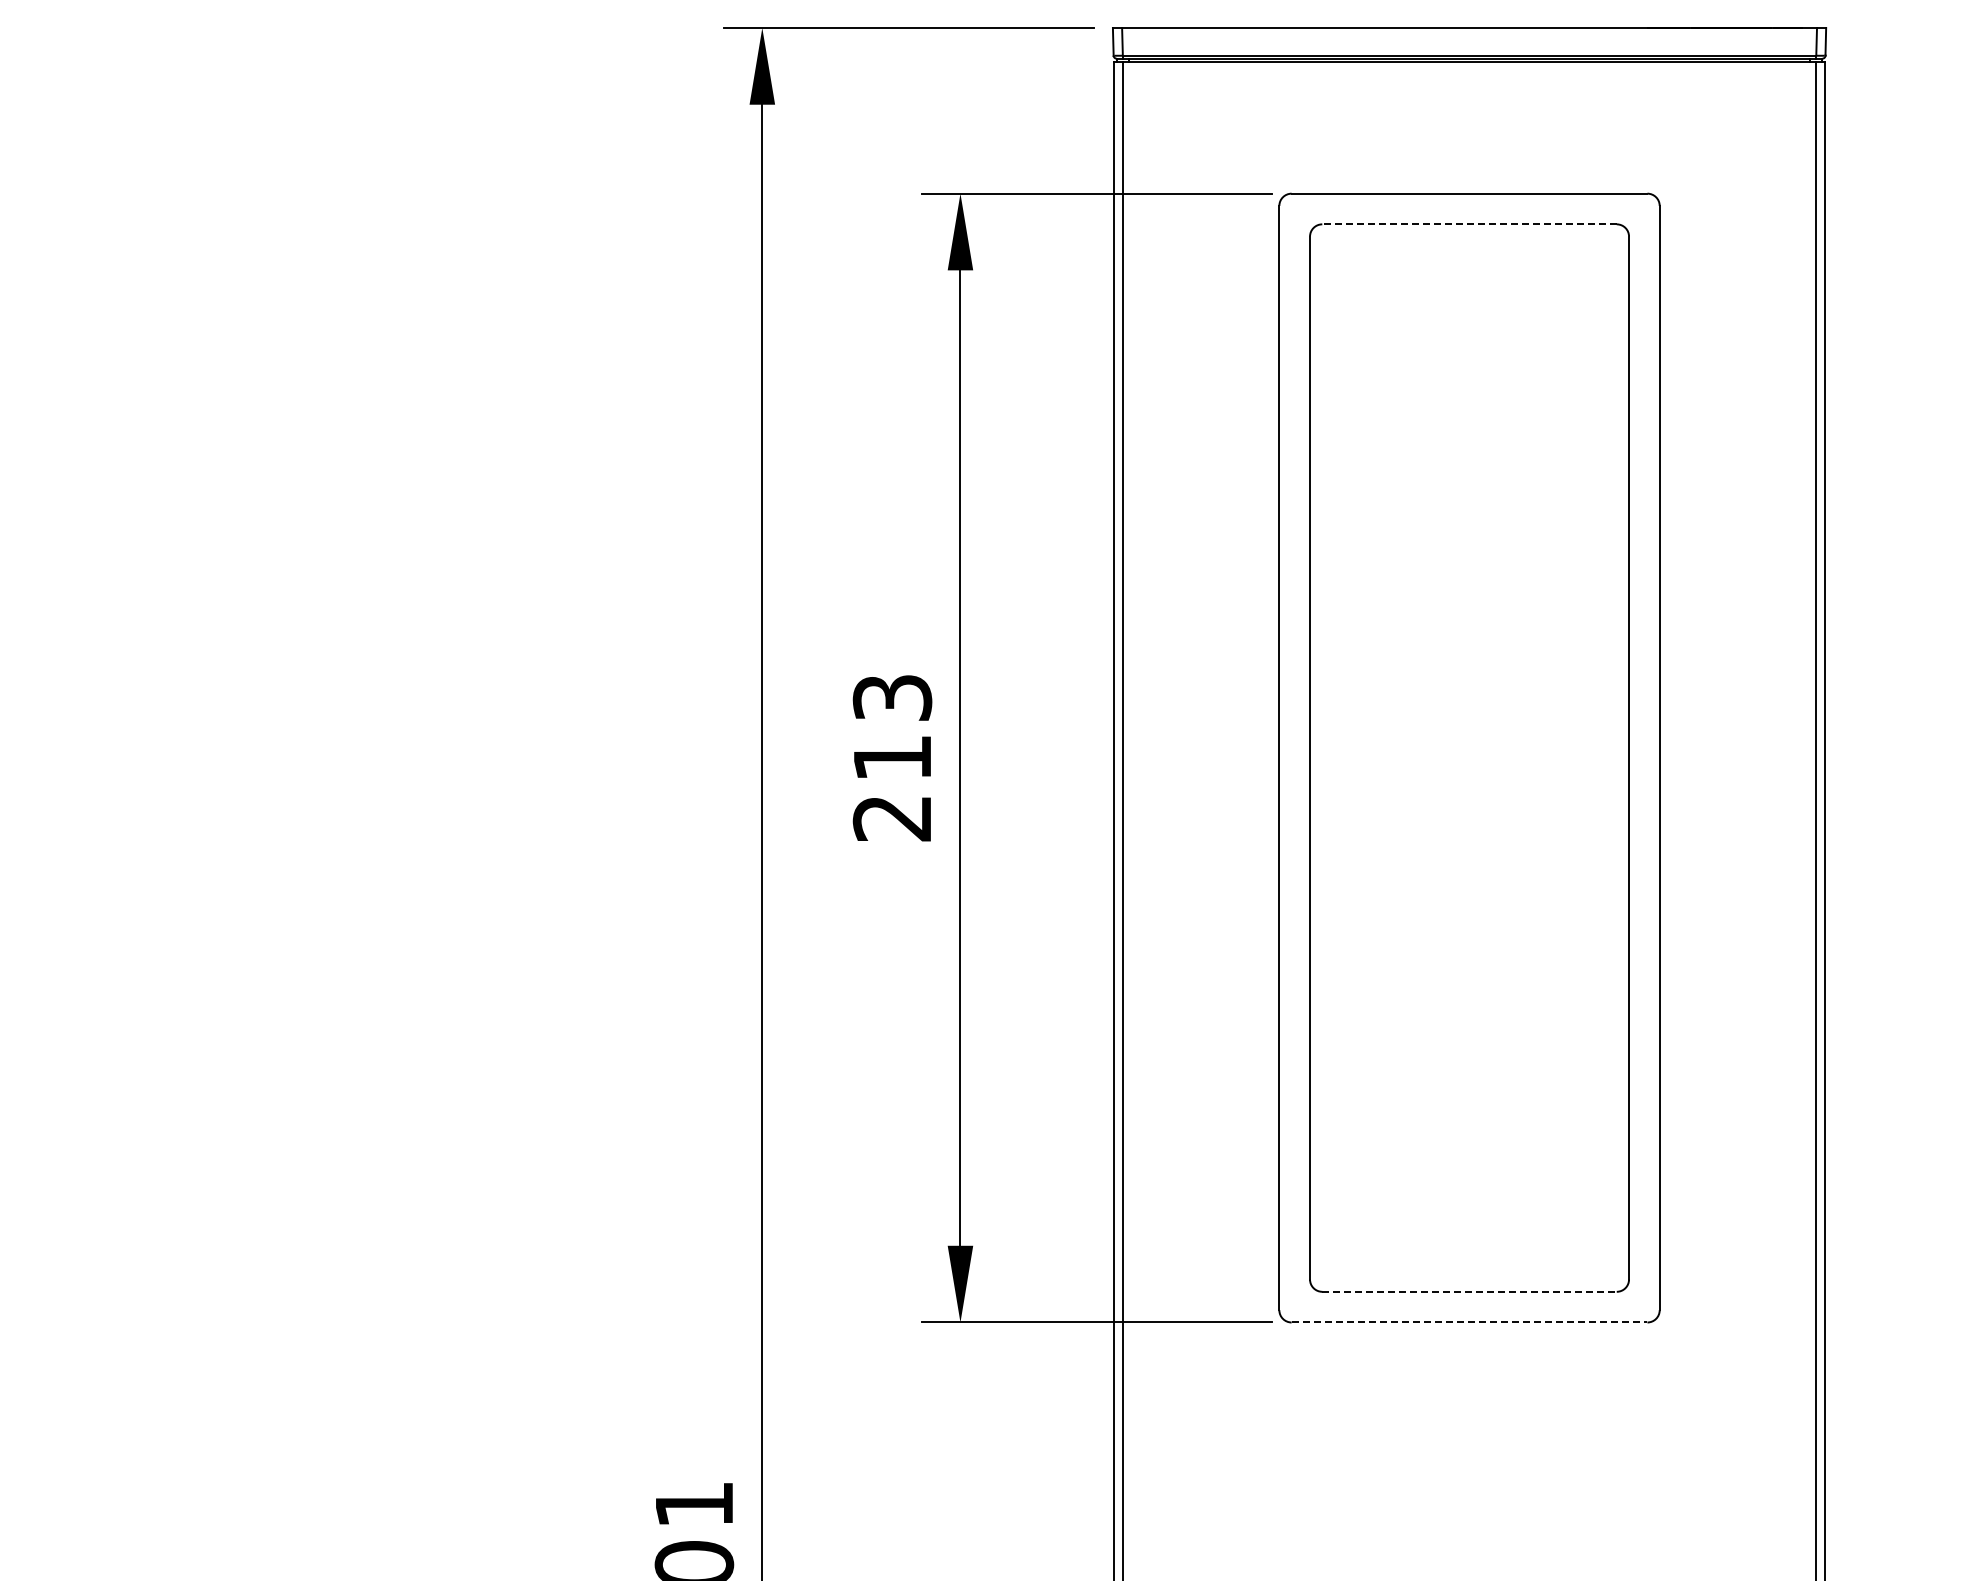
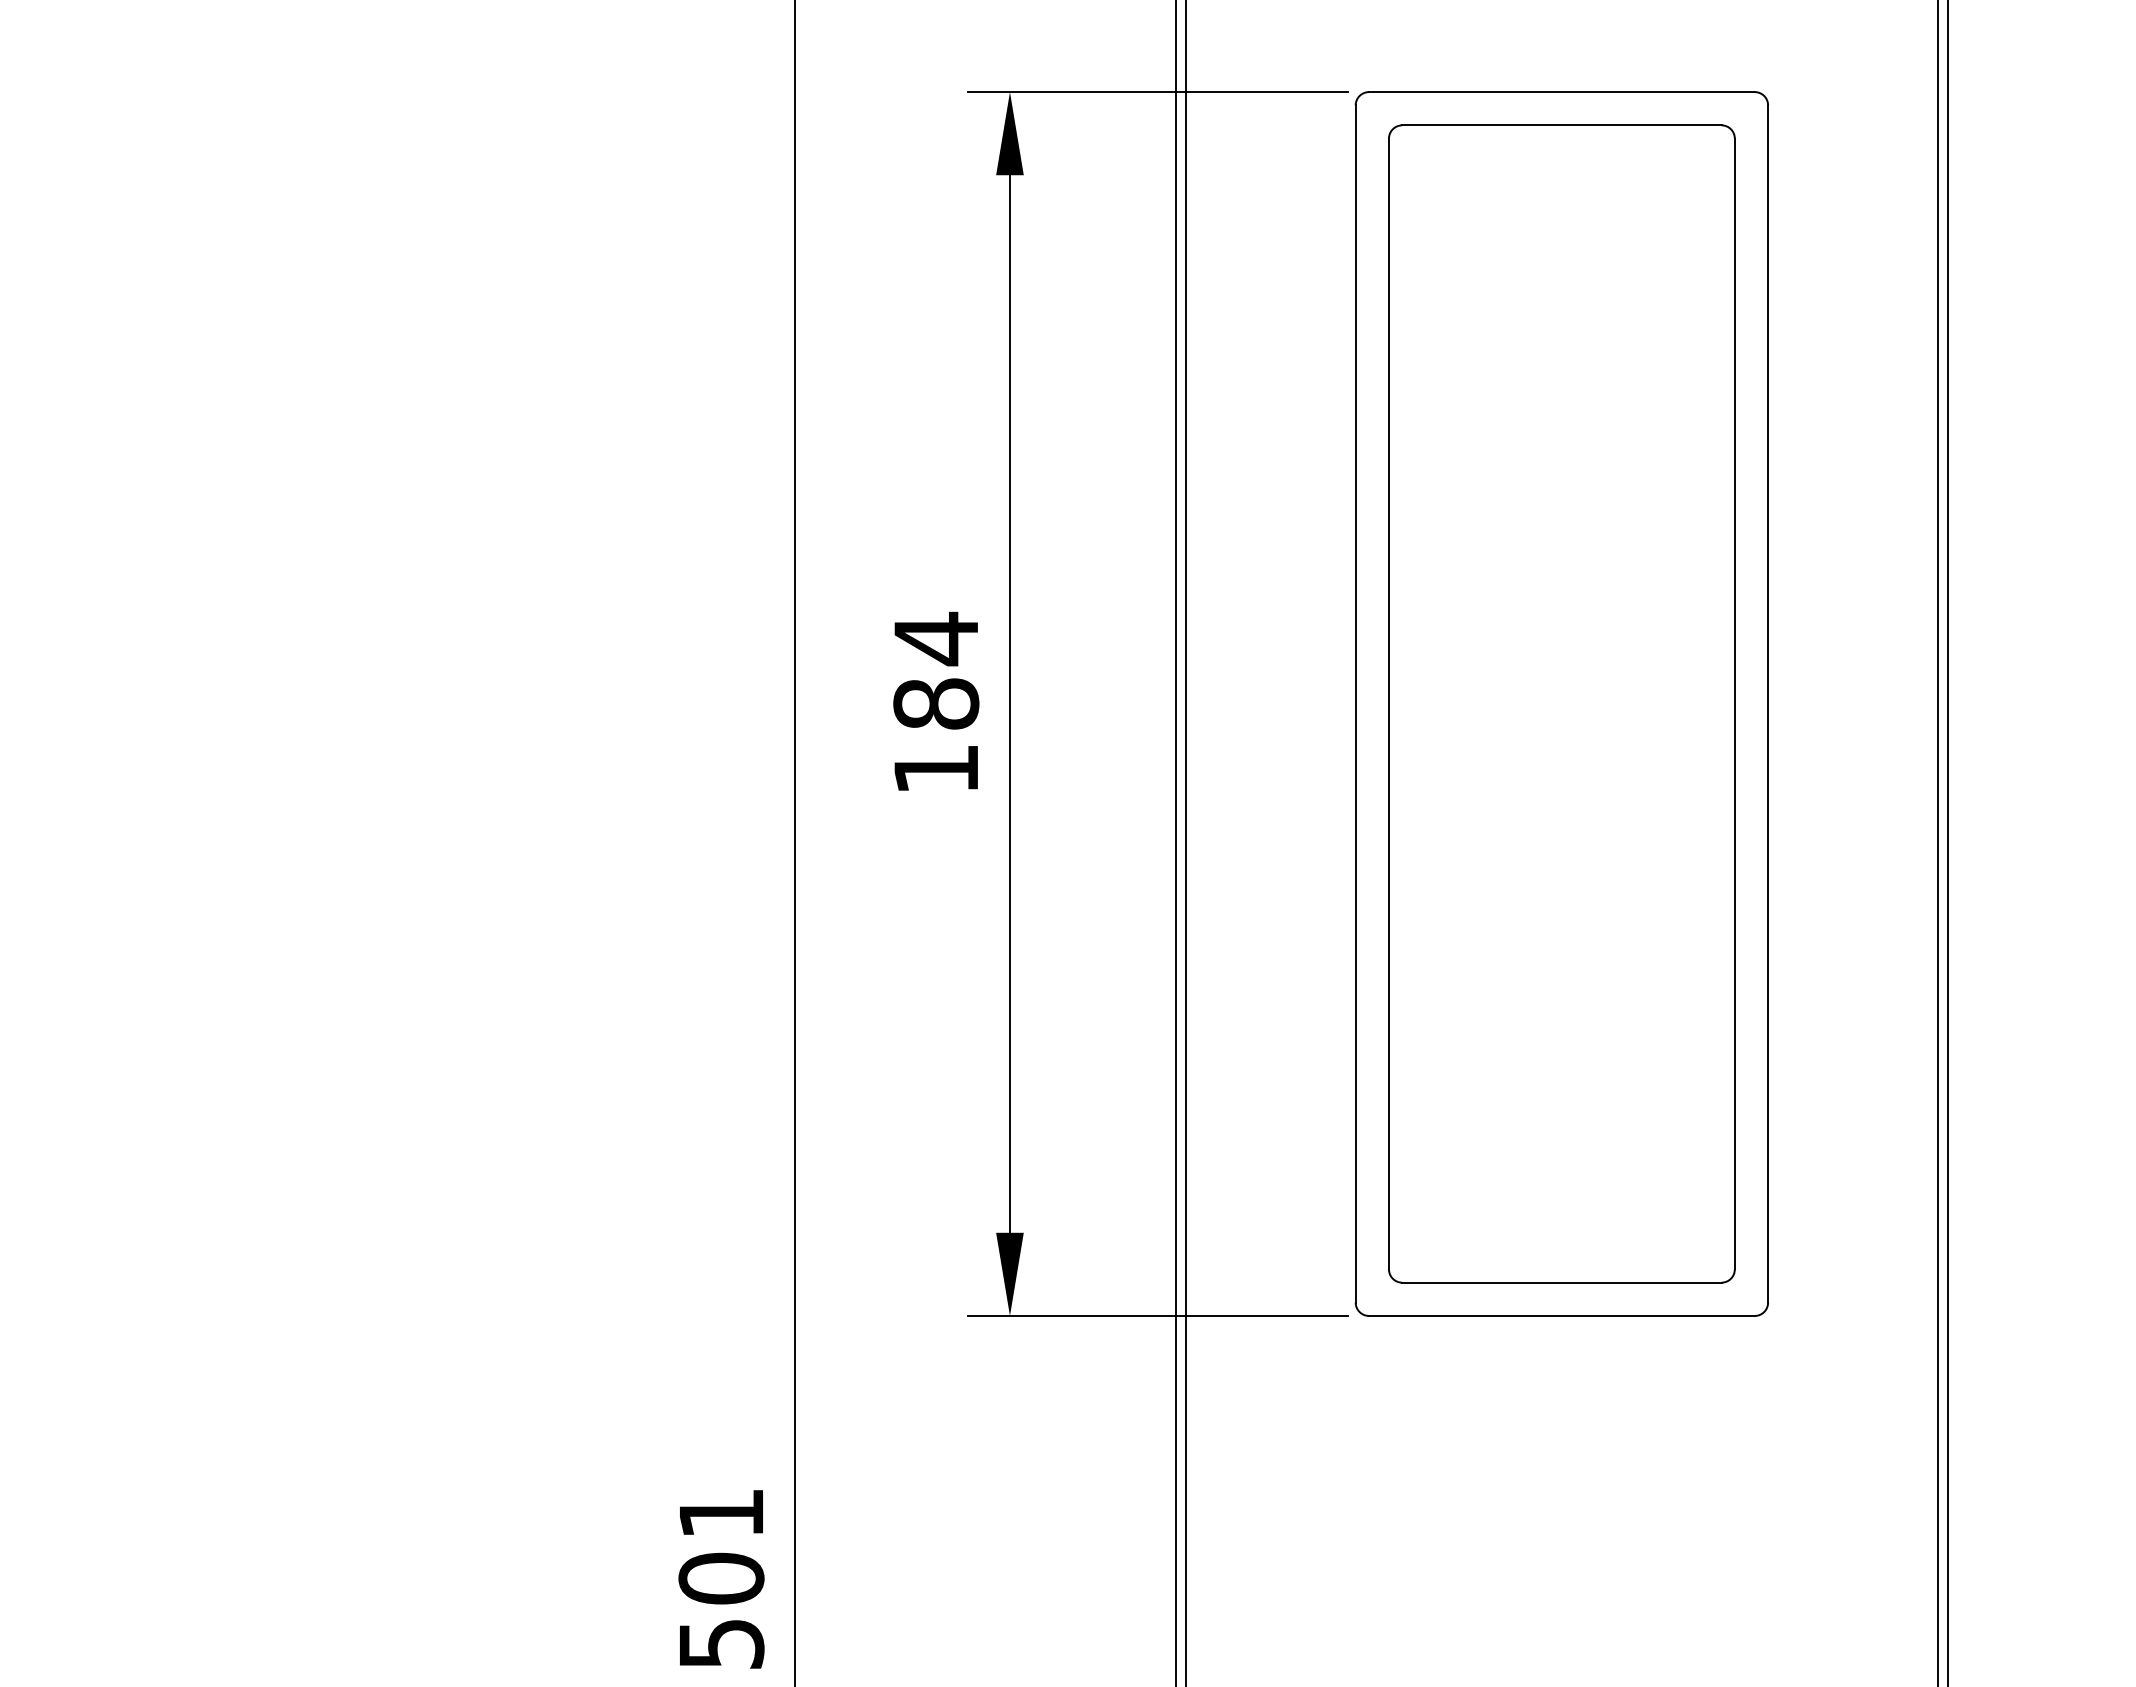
line: (1469, 224) -> (1561, 125), dashed -> solid
text: (892, 757) -> (936, 703), 213 -> 184
line: (1470, 1291) -> (1562, 1282), dashed -> solid
line: (1469, 1322) -> (1561, 1315), dashed -> solid

